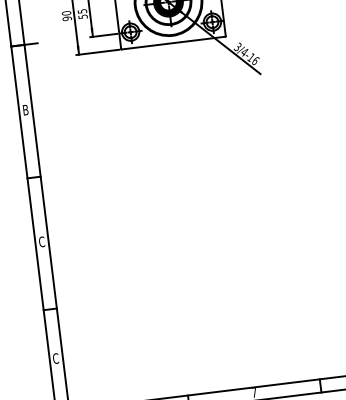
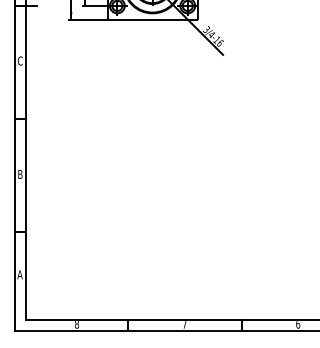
text: (25, 109) -> (20, 60), B -> C
text: (41, 240) -> (20, 173), C -> B
text: (55, 358) -> (19, 274), C -> A

